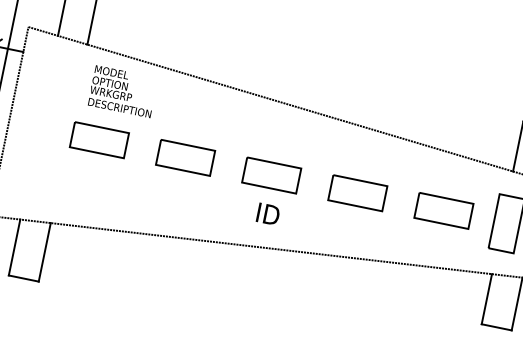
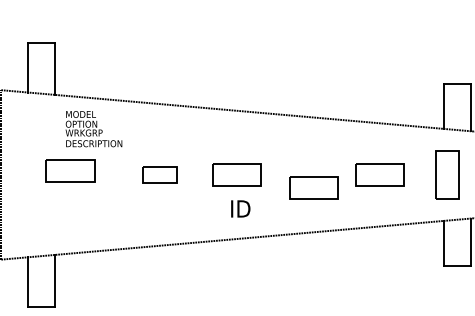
part: (99, 139) -> (70, 170), moved
part: (185, 157) -> (159, 174), size x0.7
part: (357, 192) -> (313, 187), moved
part: (443, 210) -> (379, 174), moved

